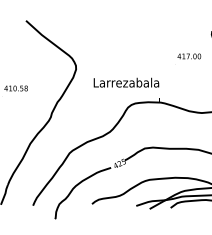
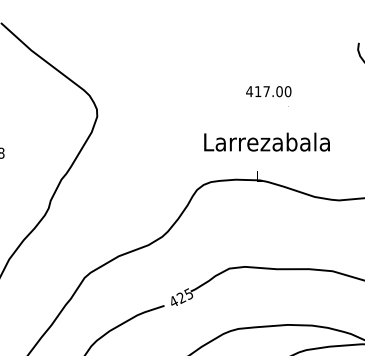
text: (189, 56) -> (269, 91), moved
text: (126, 82) -> (267, 141), moved

